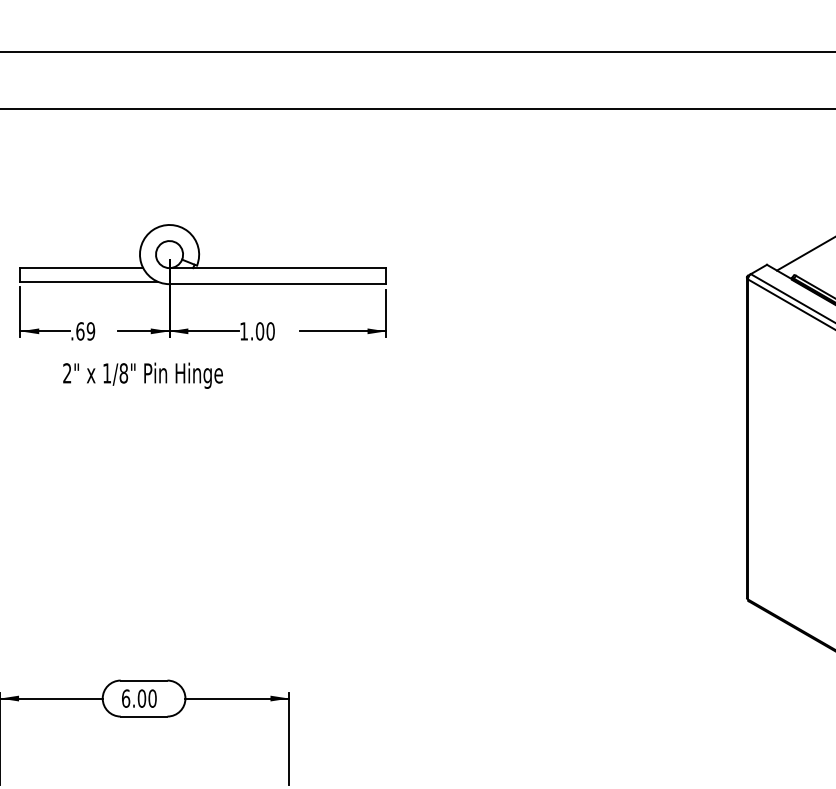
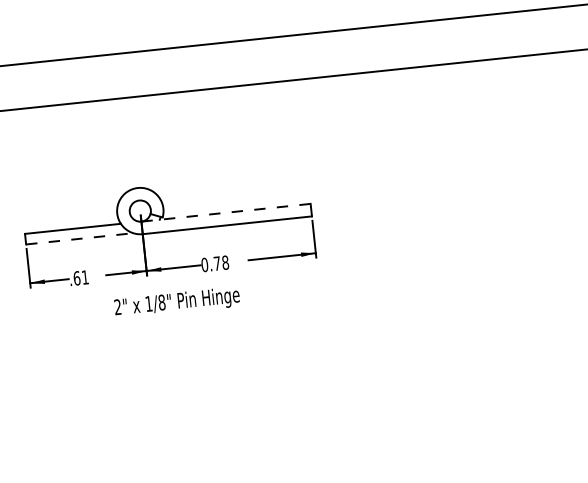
line: (278, 268) -> (226, 213), solid -> dashed
line: (89, 281) -> (80, 238), solid -> dashed
text: (90, 331) -> (84, 277), .69 -> .61
text: (257, 331) -> (215, 263), 1.00 -> 0.78
text: (142, 375) -> (176, 302), moved

